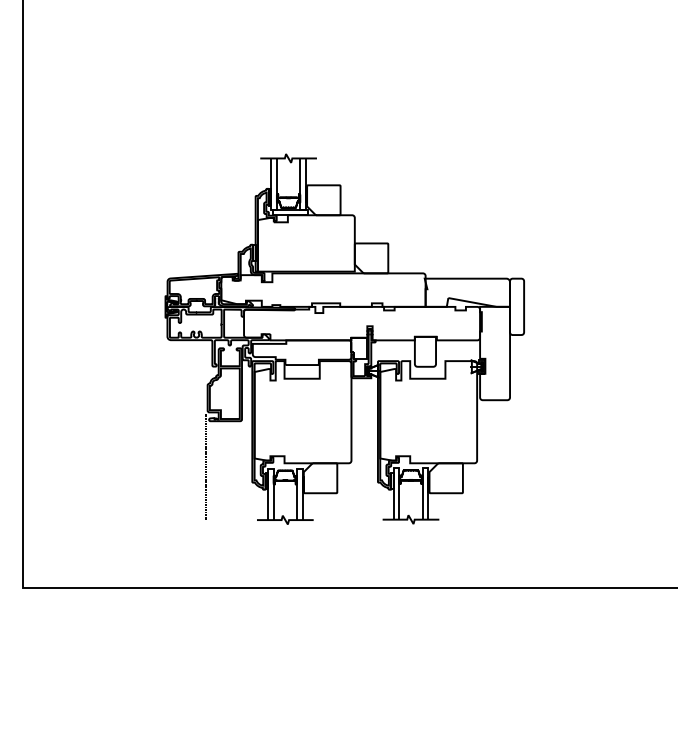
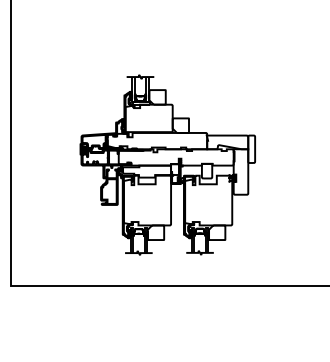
line: (206, 467) -> (100, 227), removed

